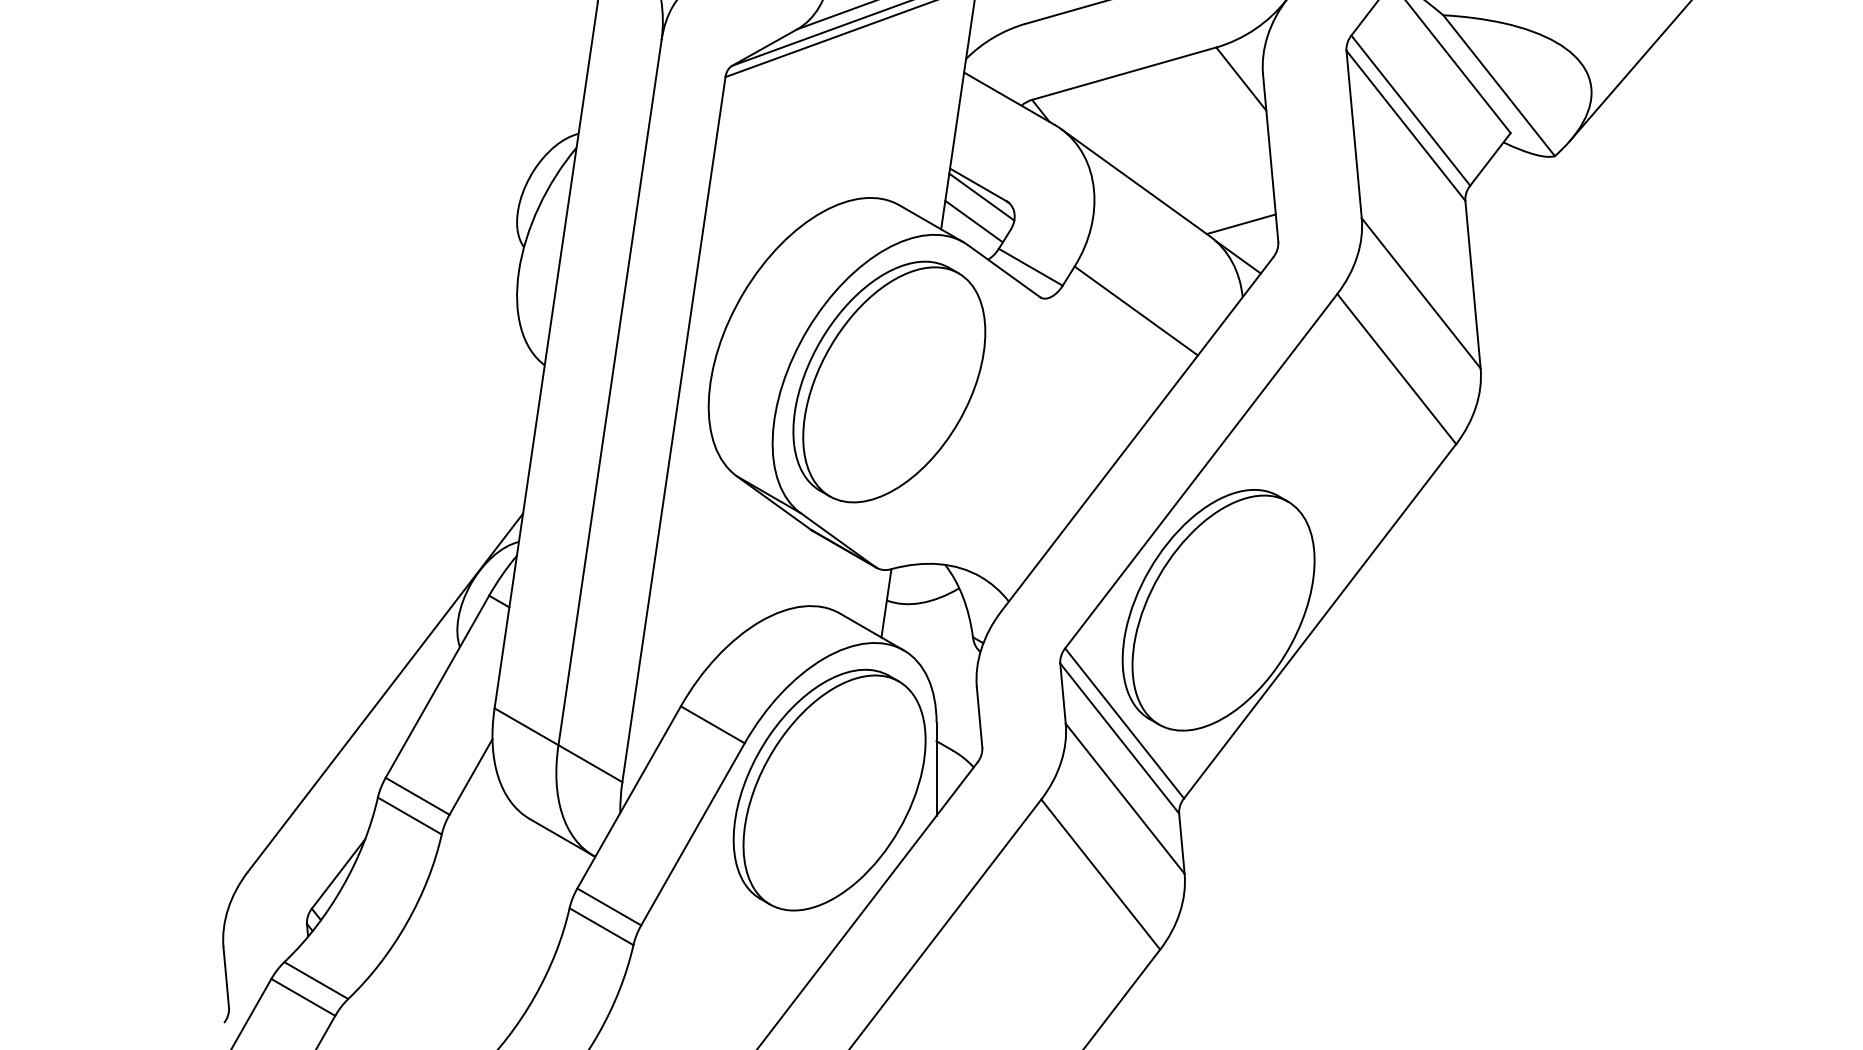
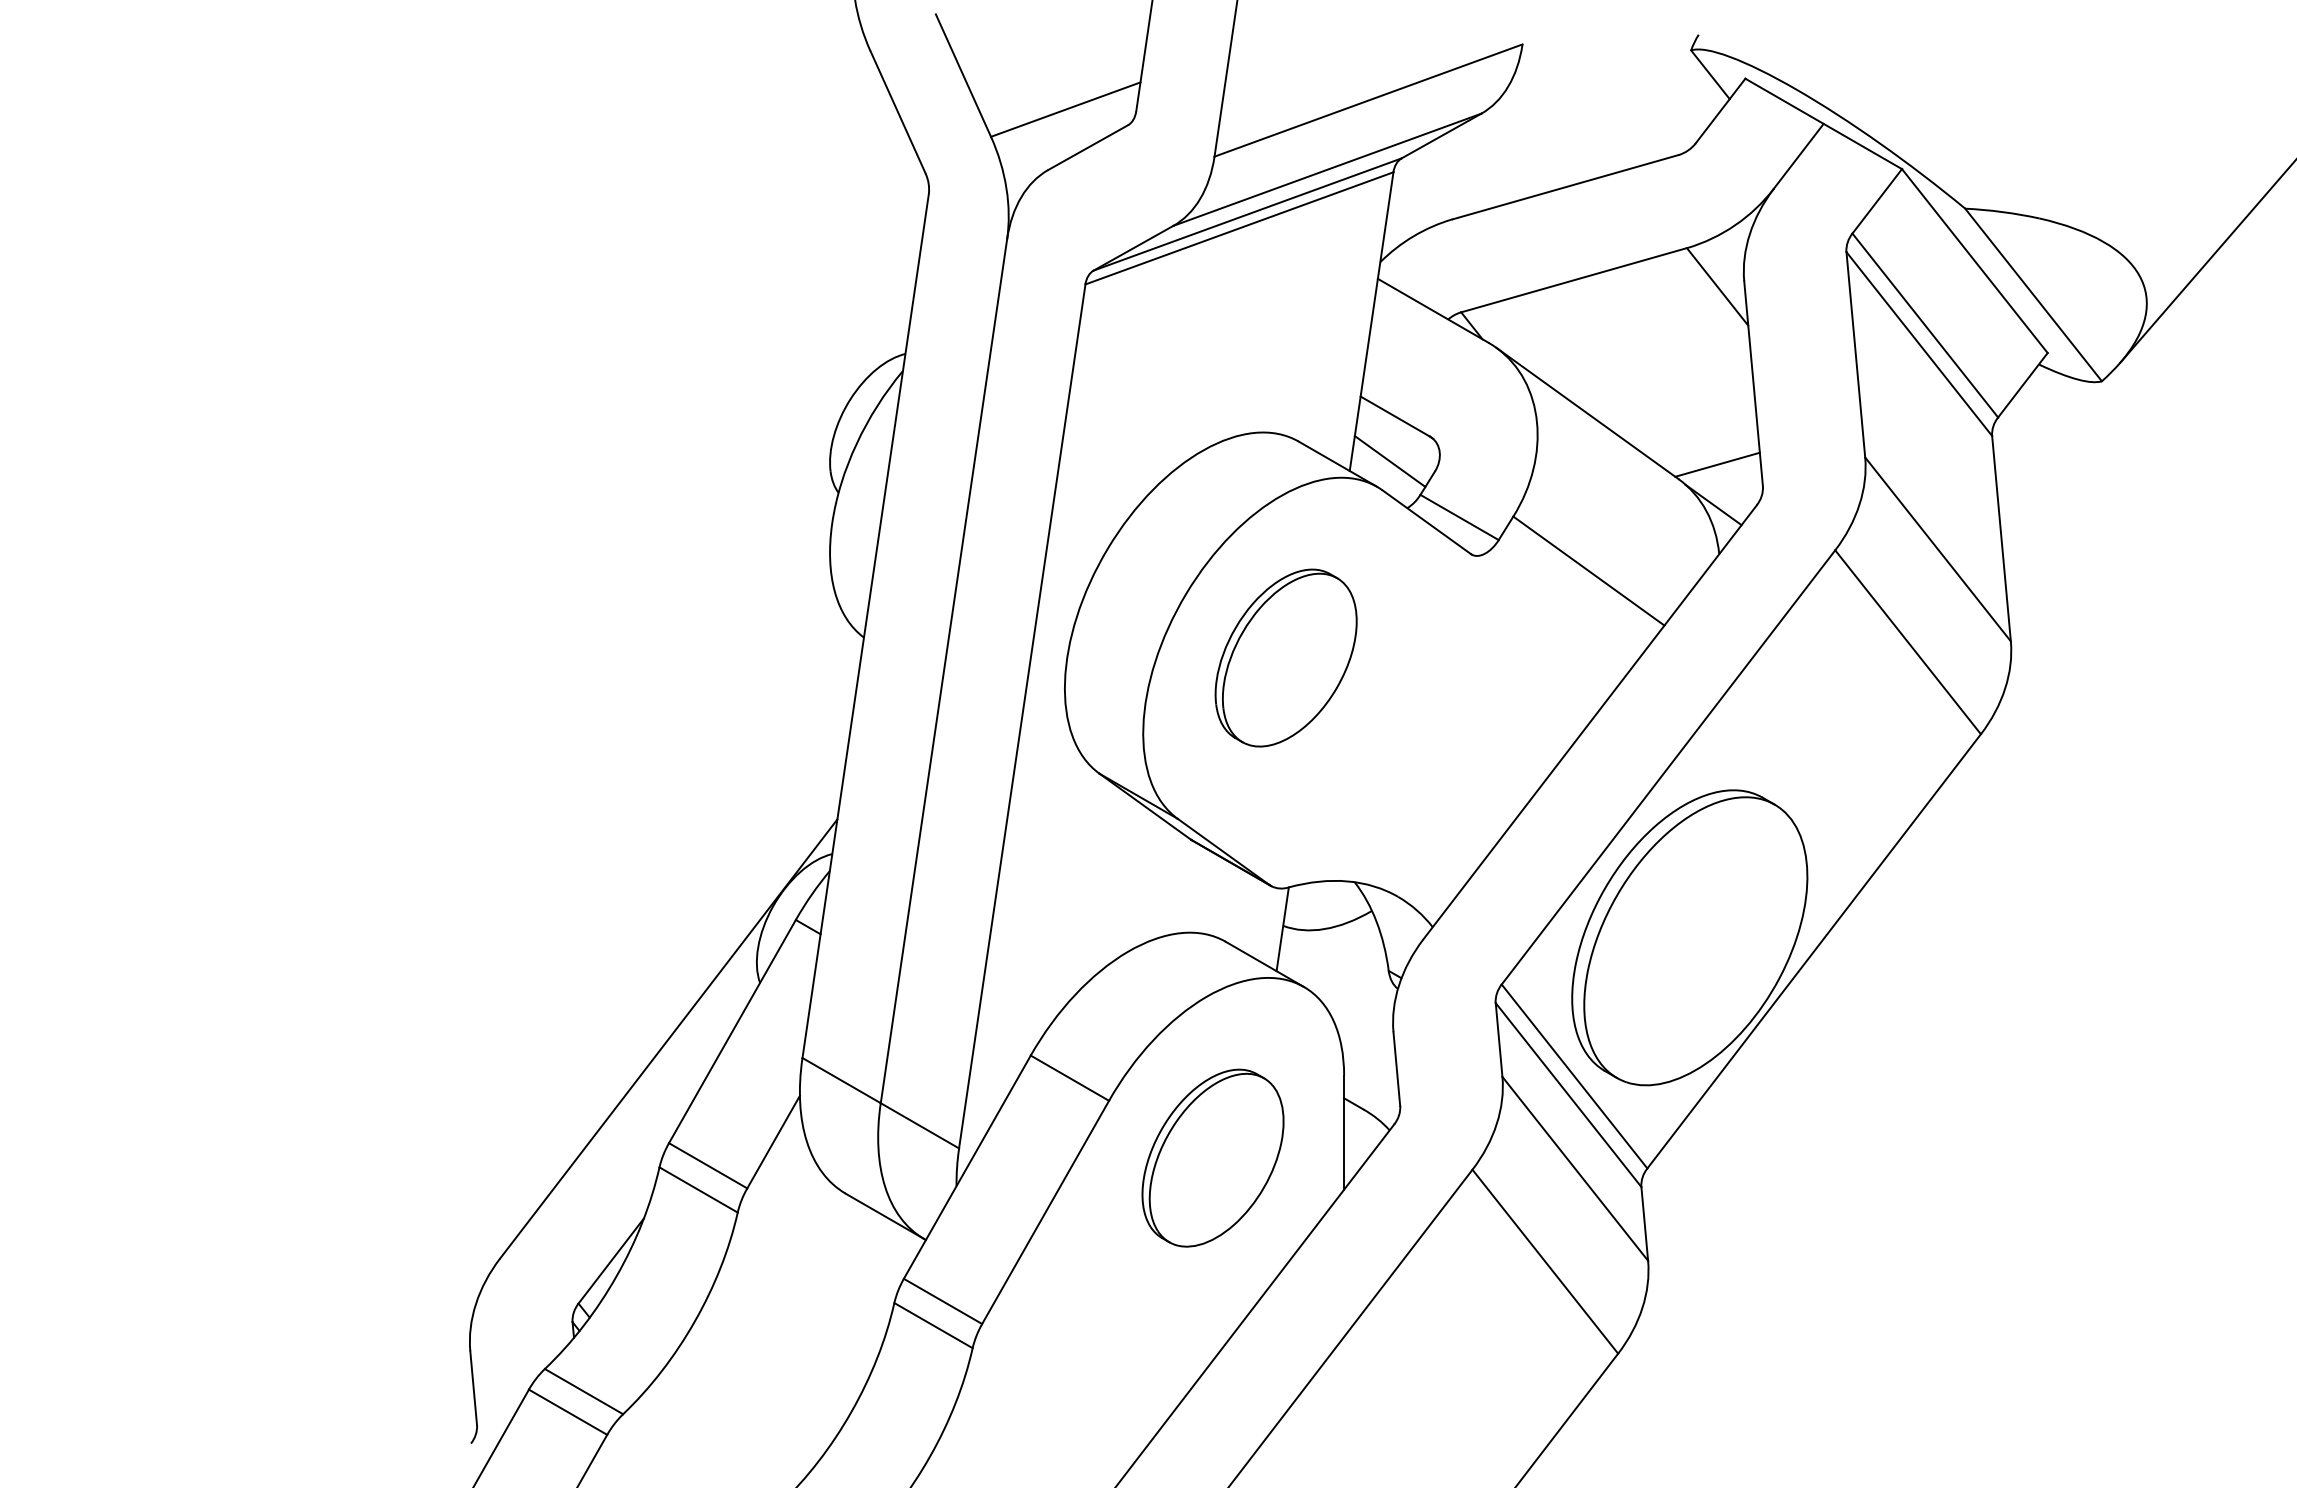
line: (981, 197) -> (1399, 431), removed
part: (888, 381) -> (1285, 657), size x0.6
part: (829, 789) -> (1212, 1157), size x0.6

